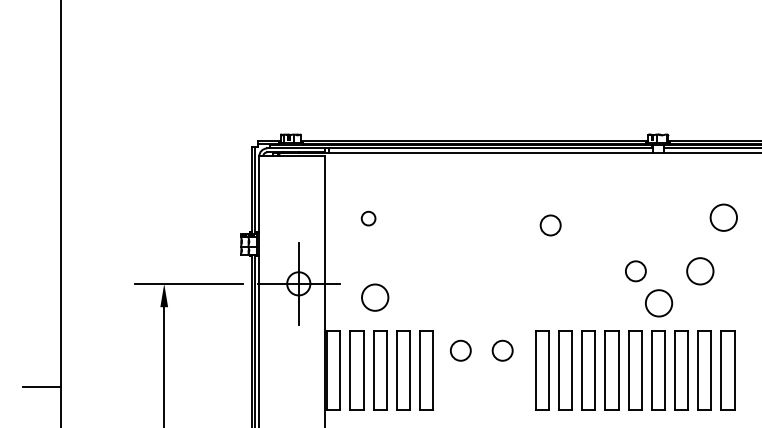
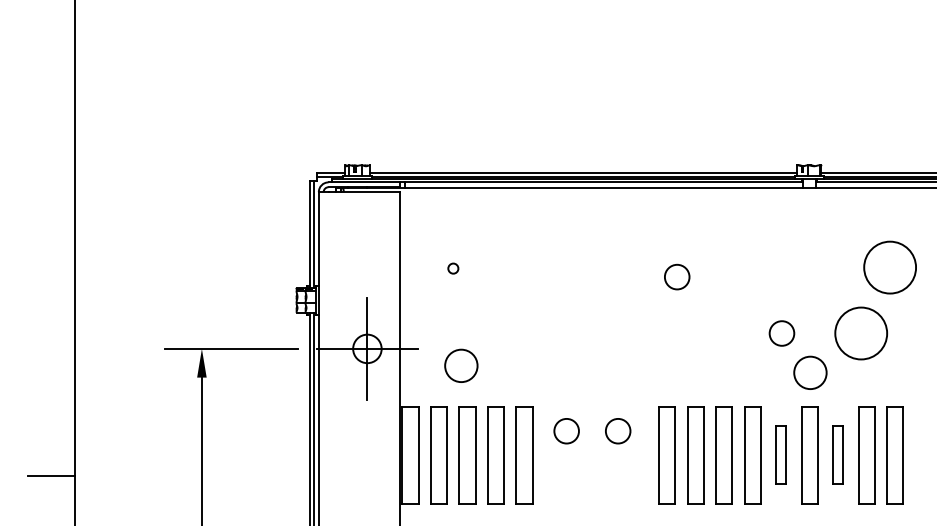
circle: (723, 217) -> (889, 267), size x1.6
circle: (368, 218) -> (453, 268), size x0.6
circle: (700, 271) -> (861, 333), size x1.6
part: (634, 370) -> (780, 455), size x0.6
part: (681, 370) -> (837, 455), size x0.6

